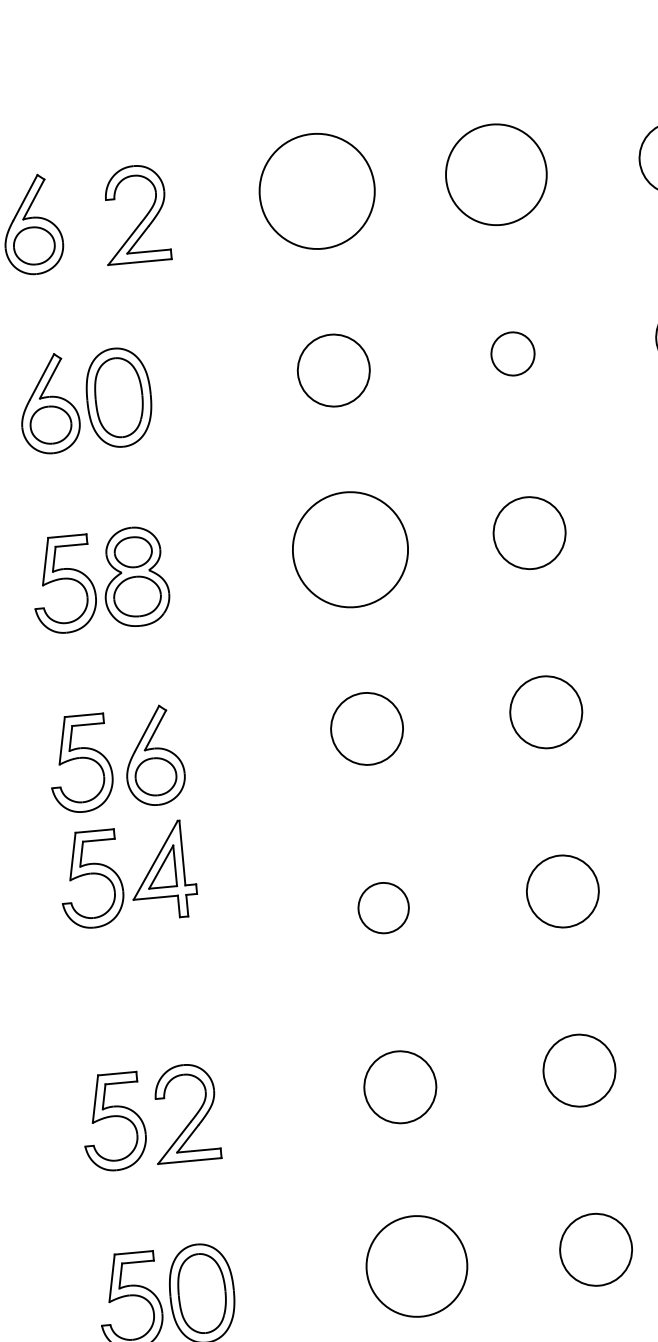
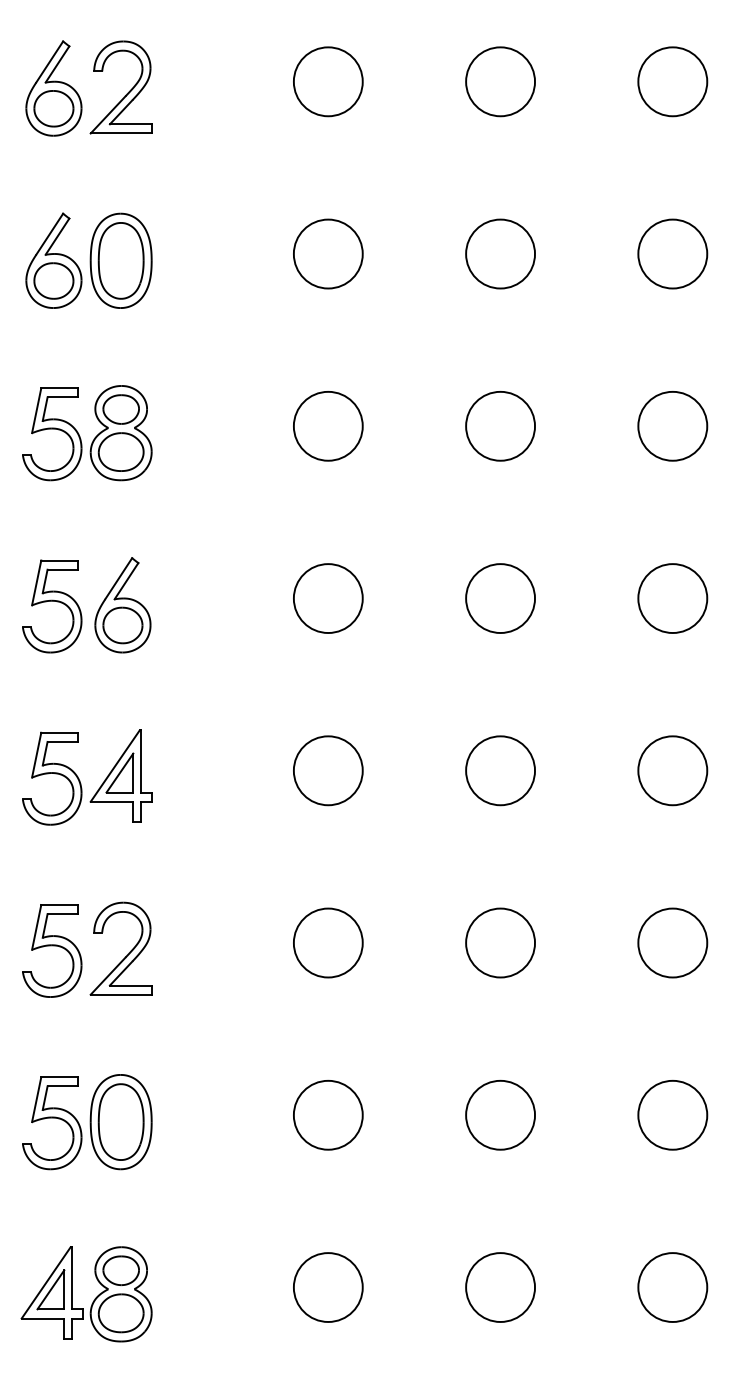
circle: (496, 174) -> (500, 81), size x0.71
circle: (316, 191) -> (327, 81), size x0.62
part: (141, 219) -> (126, 93), moved
circle: (512, 353) -> (500, 253), size x1.67
circle: (349, 549) -> (327, 425), size x0.62
part: (120, 878) -> (80, 780), moved
circle: (382, 907) -> (327, 770), size x1.43
circle: (416, 1265) -> (327, 1114), size x0.71

